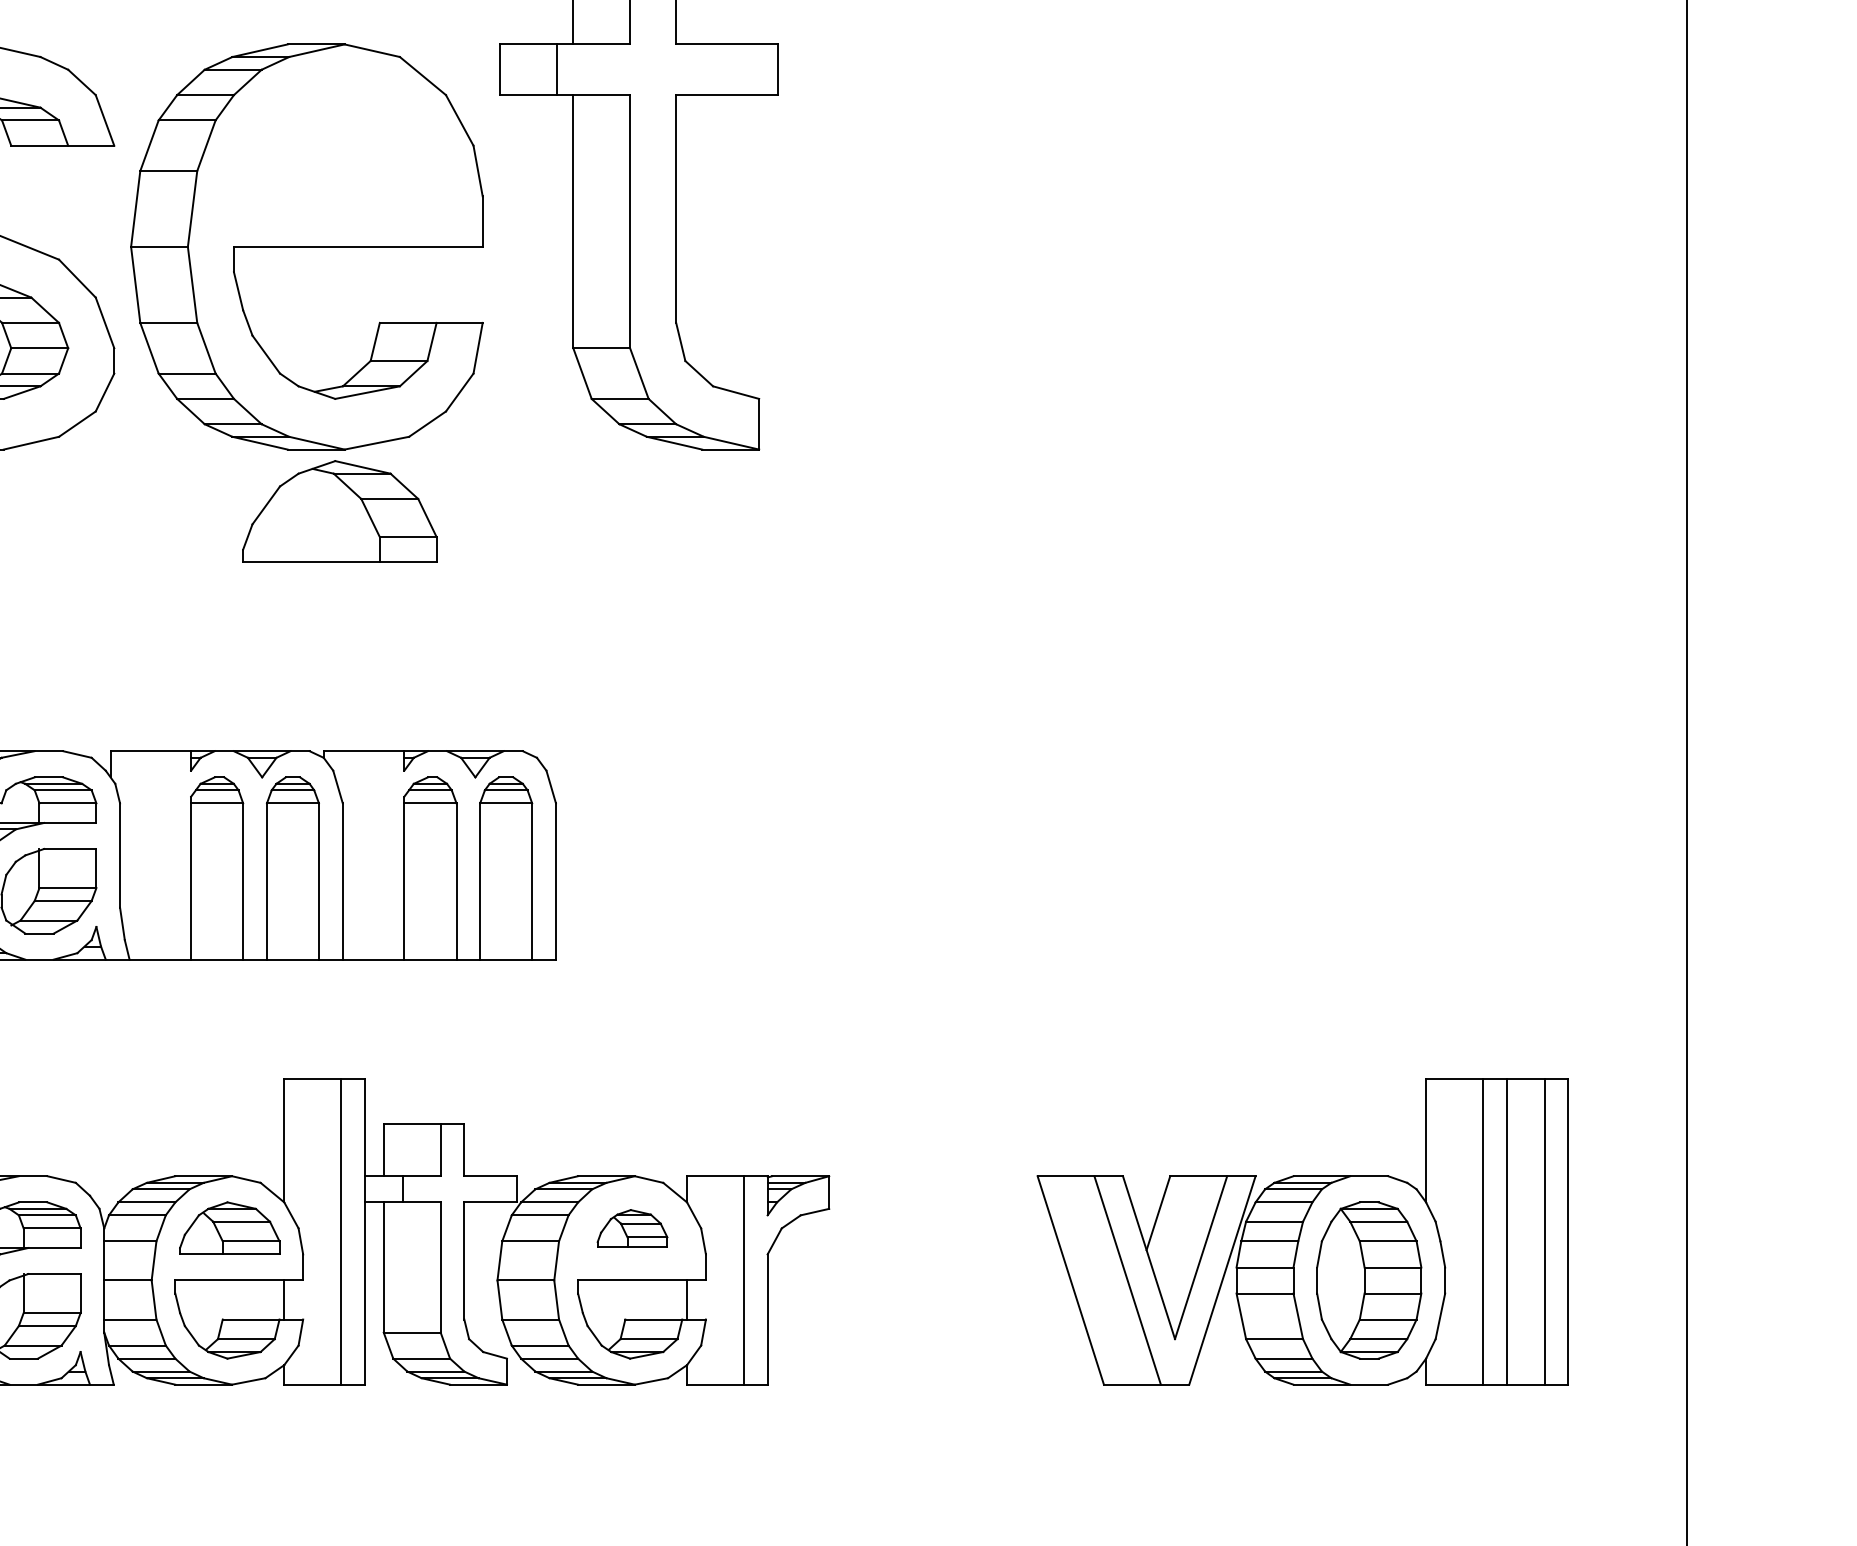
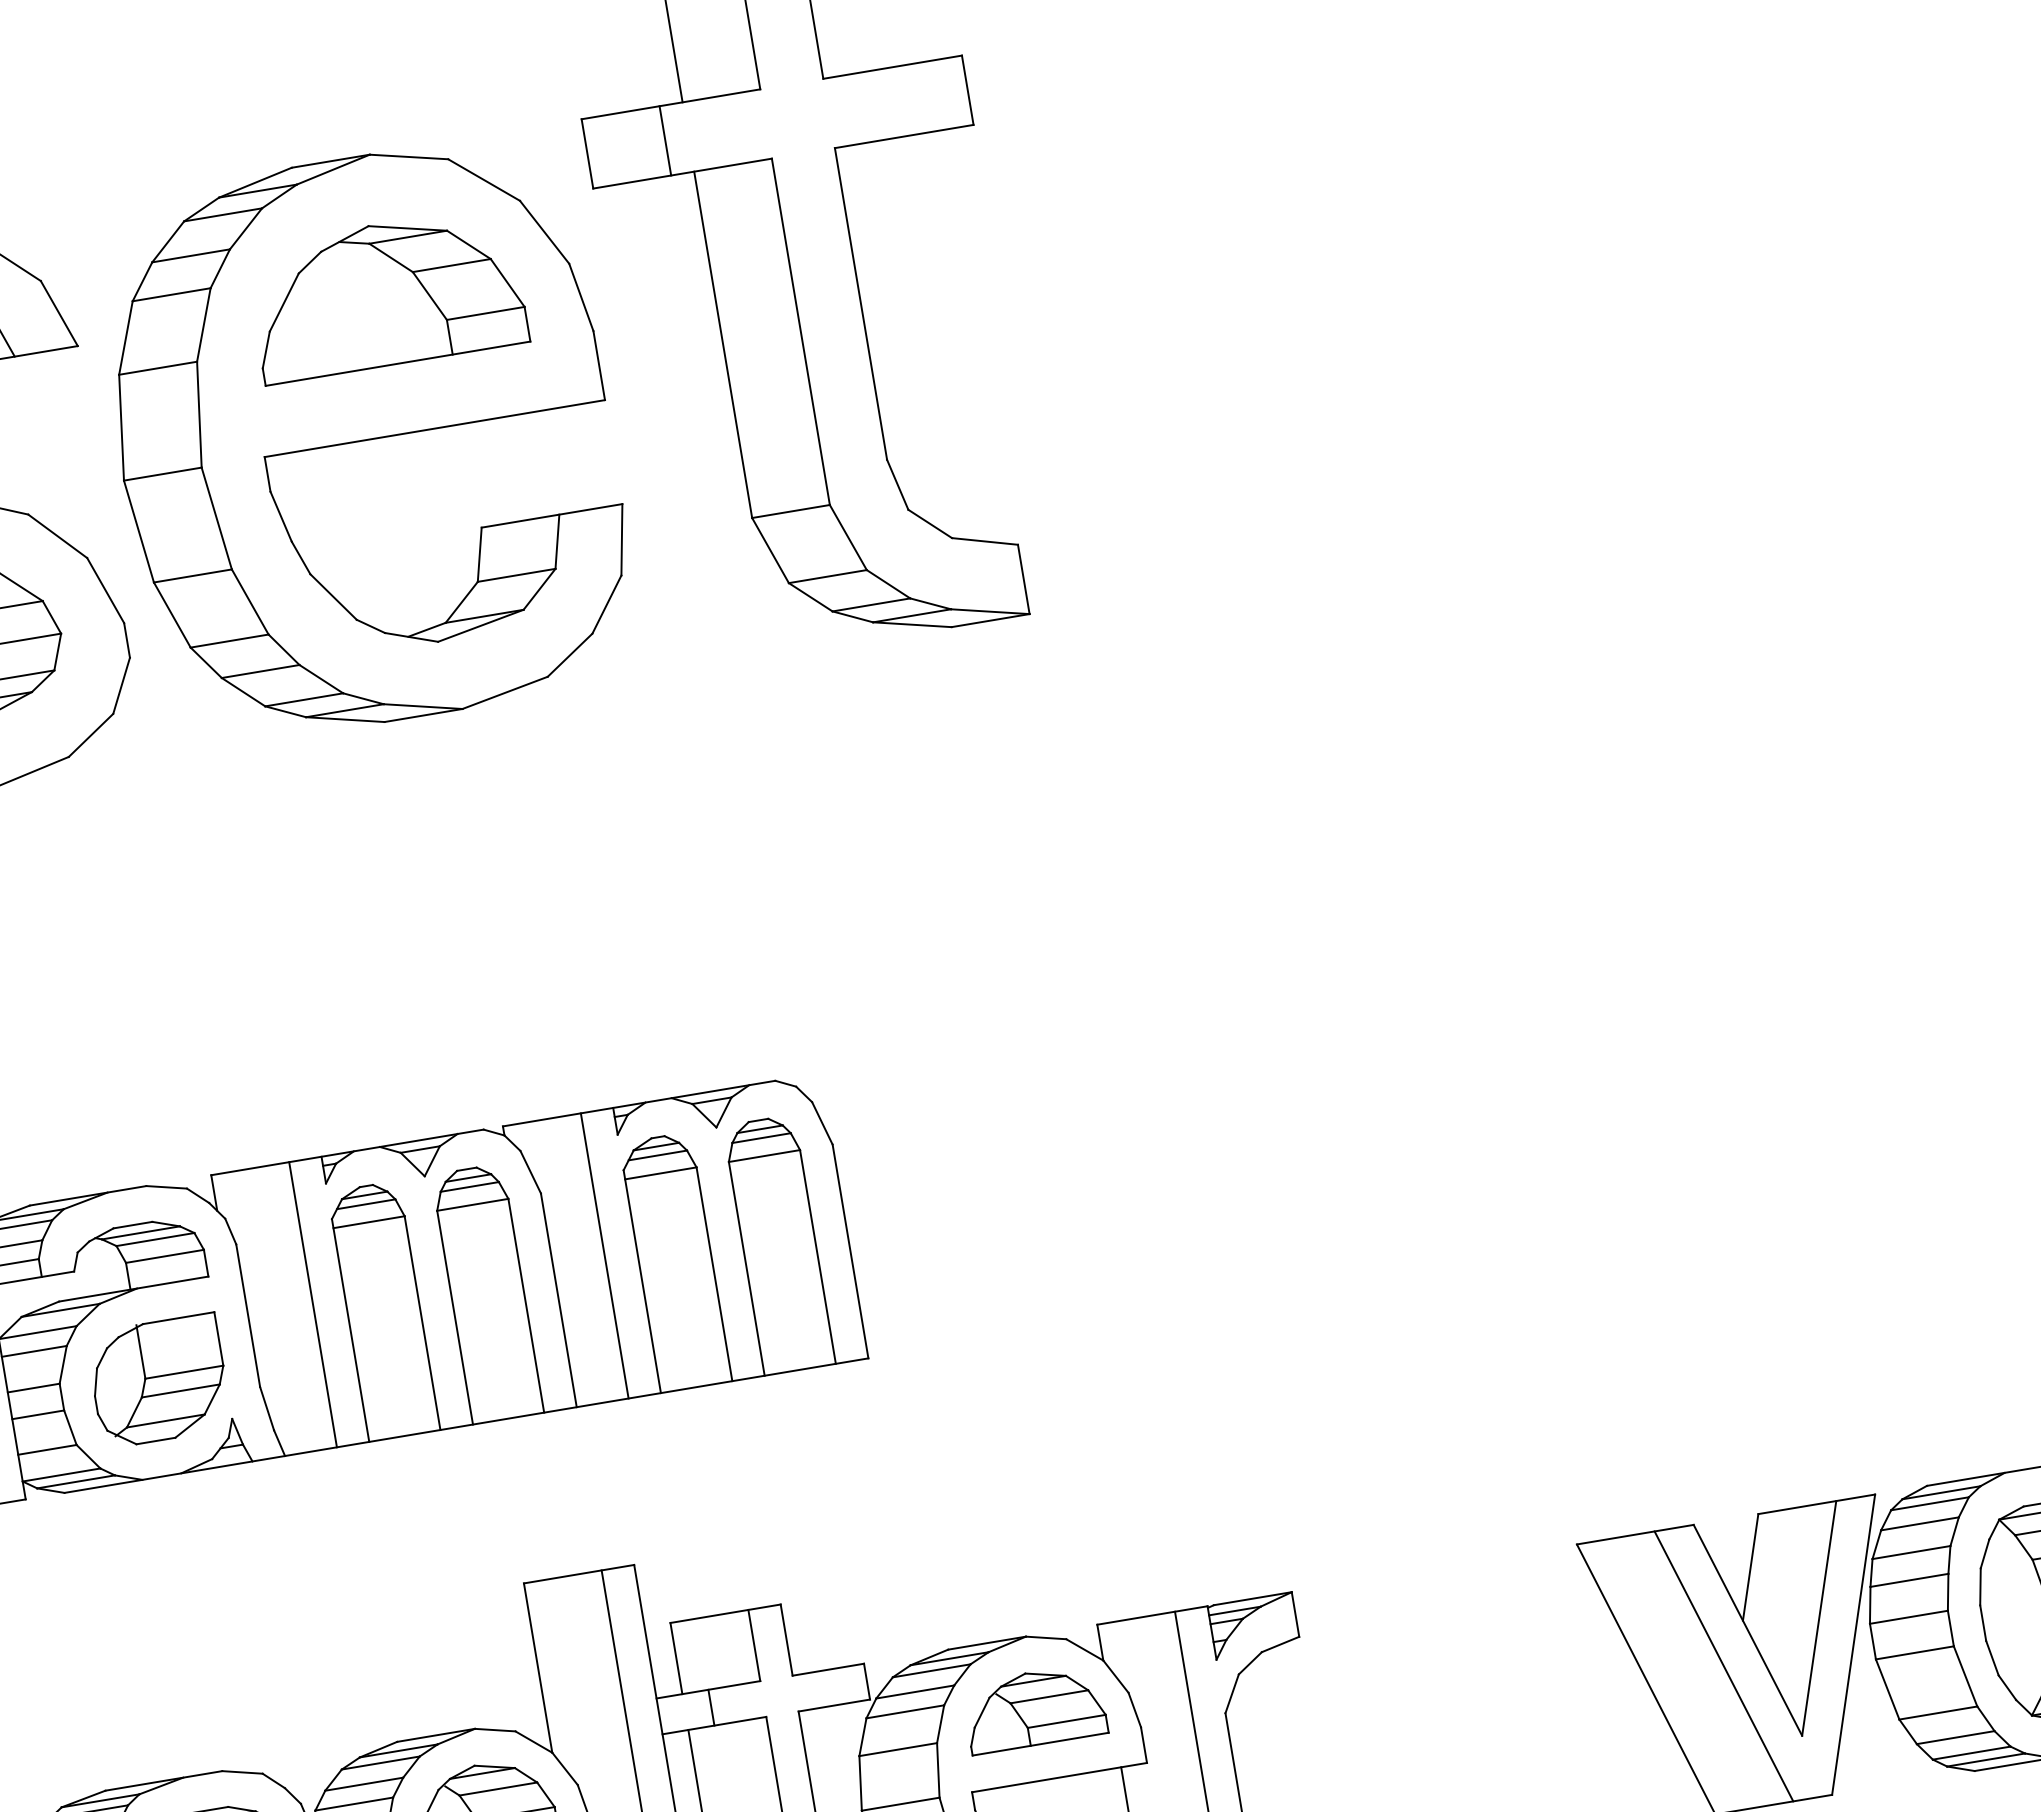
part: (339, 511) -> (385, 294), moved
line: (167, 855) -> (313, 1304), added
line: (380, 855) -> (604, 1256), added
part: (632, 1227) -> (1034, 1707), size x1.43

